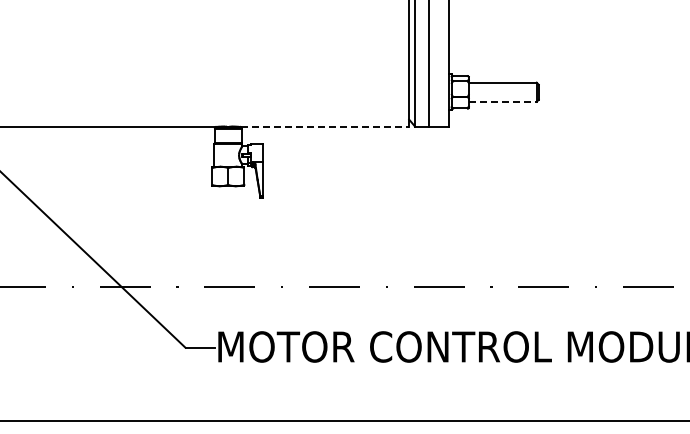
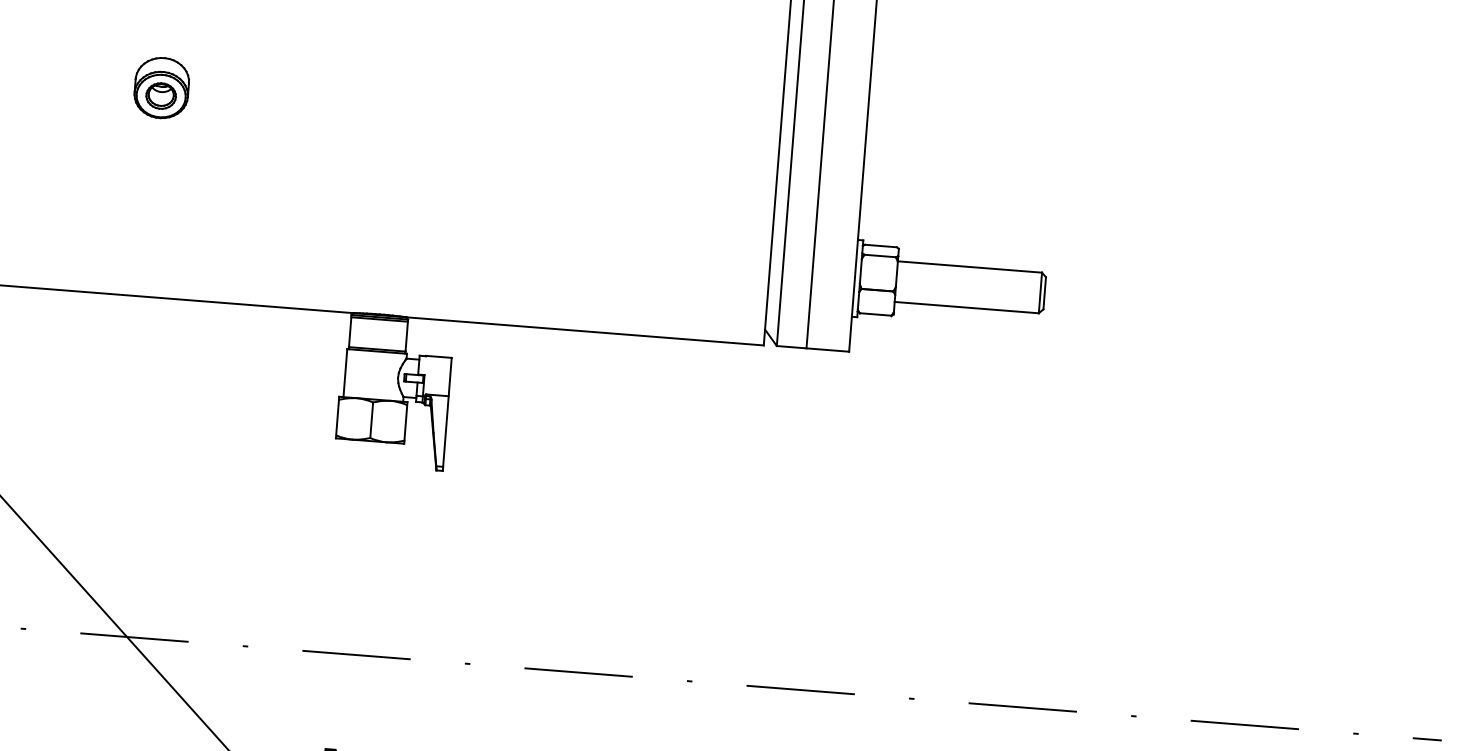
part: (117, 28) -> (161, 87), added
line: (502, 101) -> (966, 306), dashed -> solid
line: (325, 127) -> (586, 332), dashed -> solid

